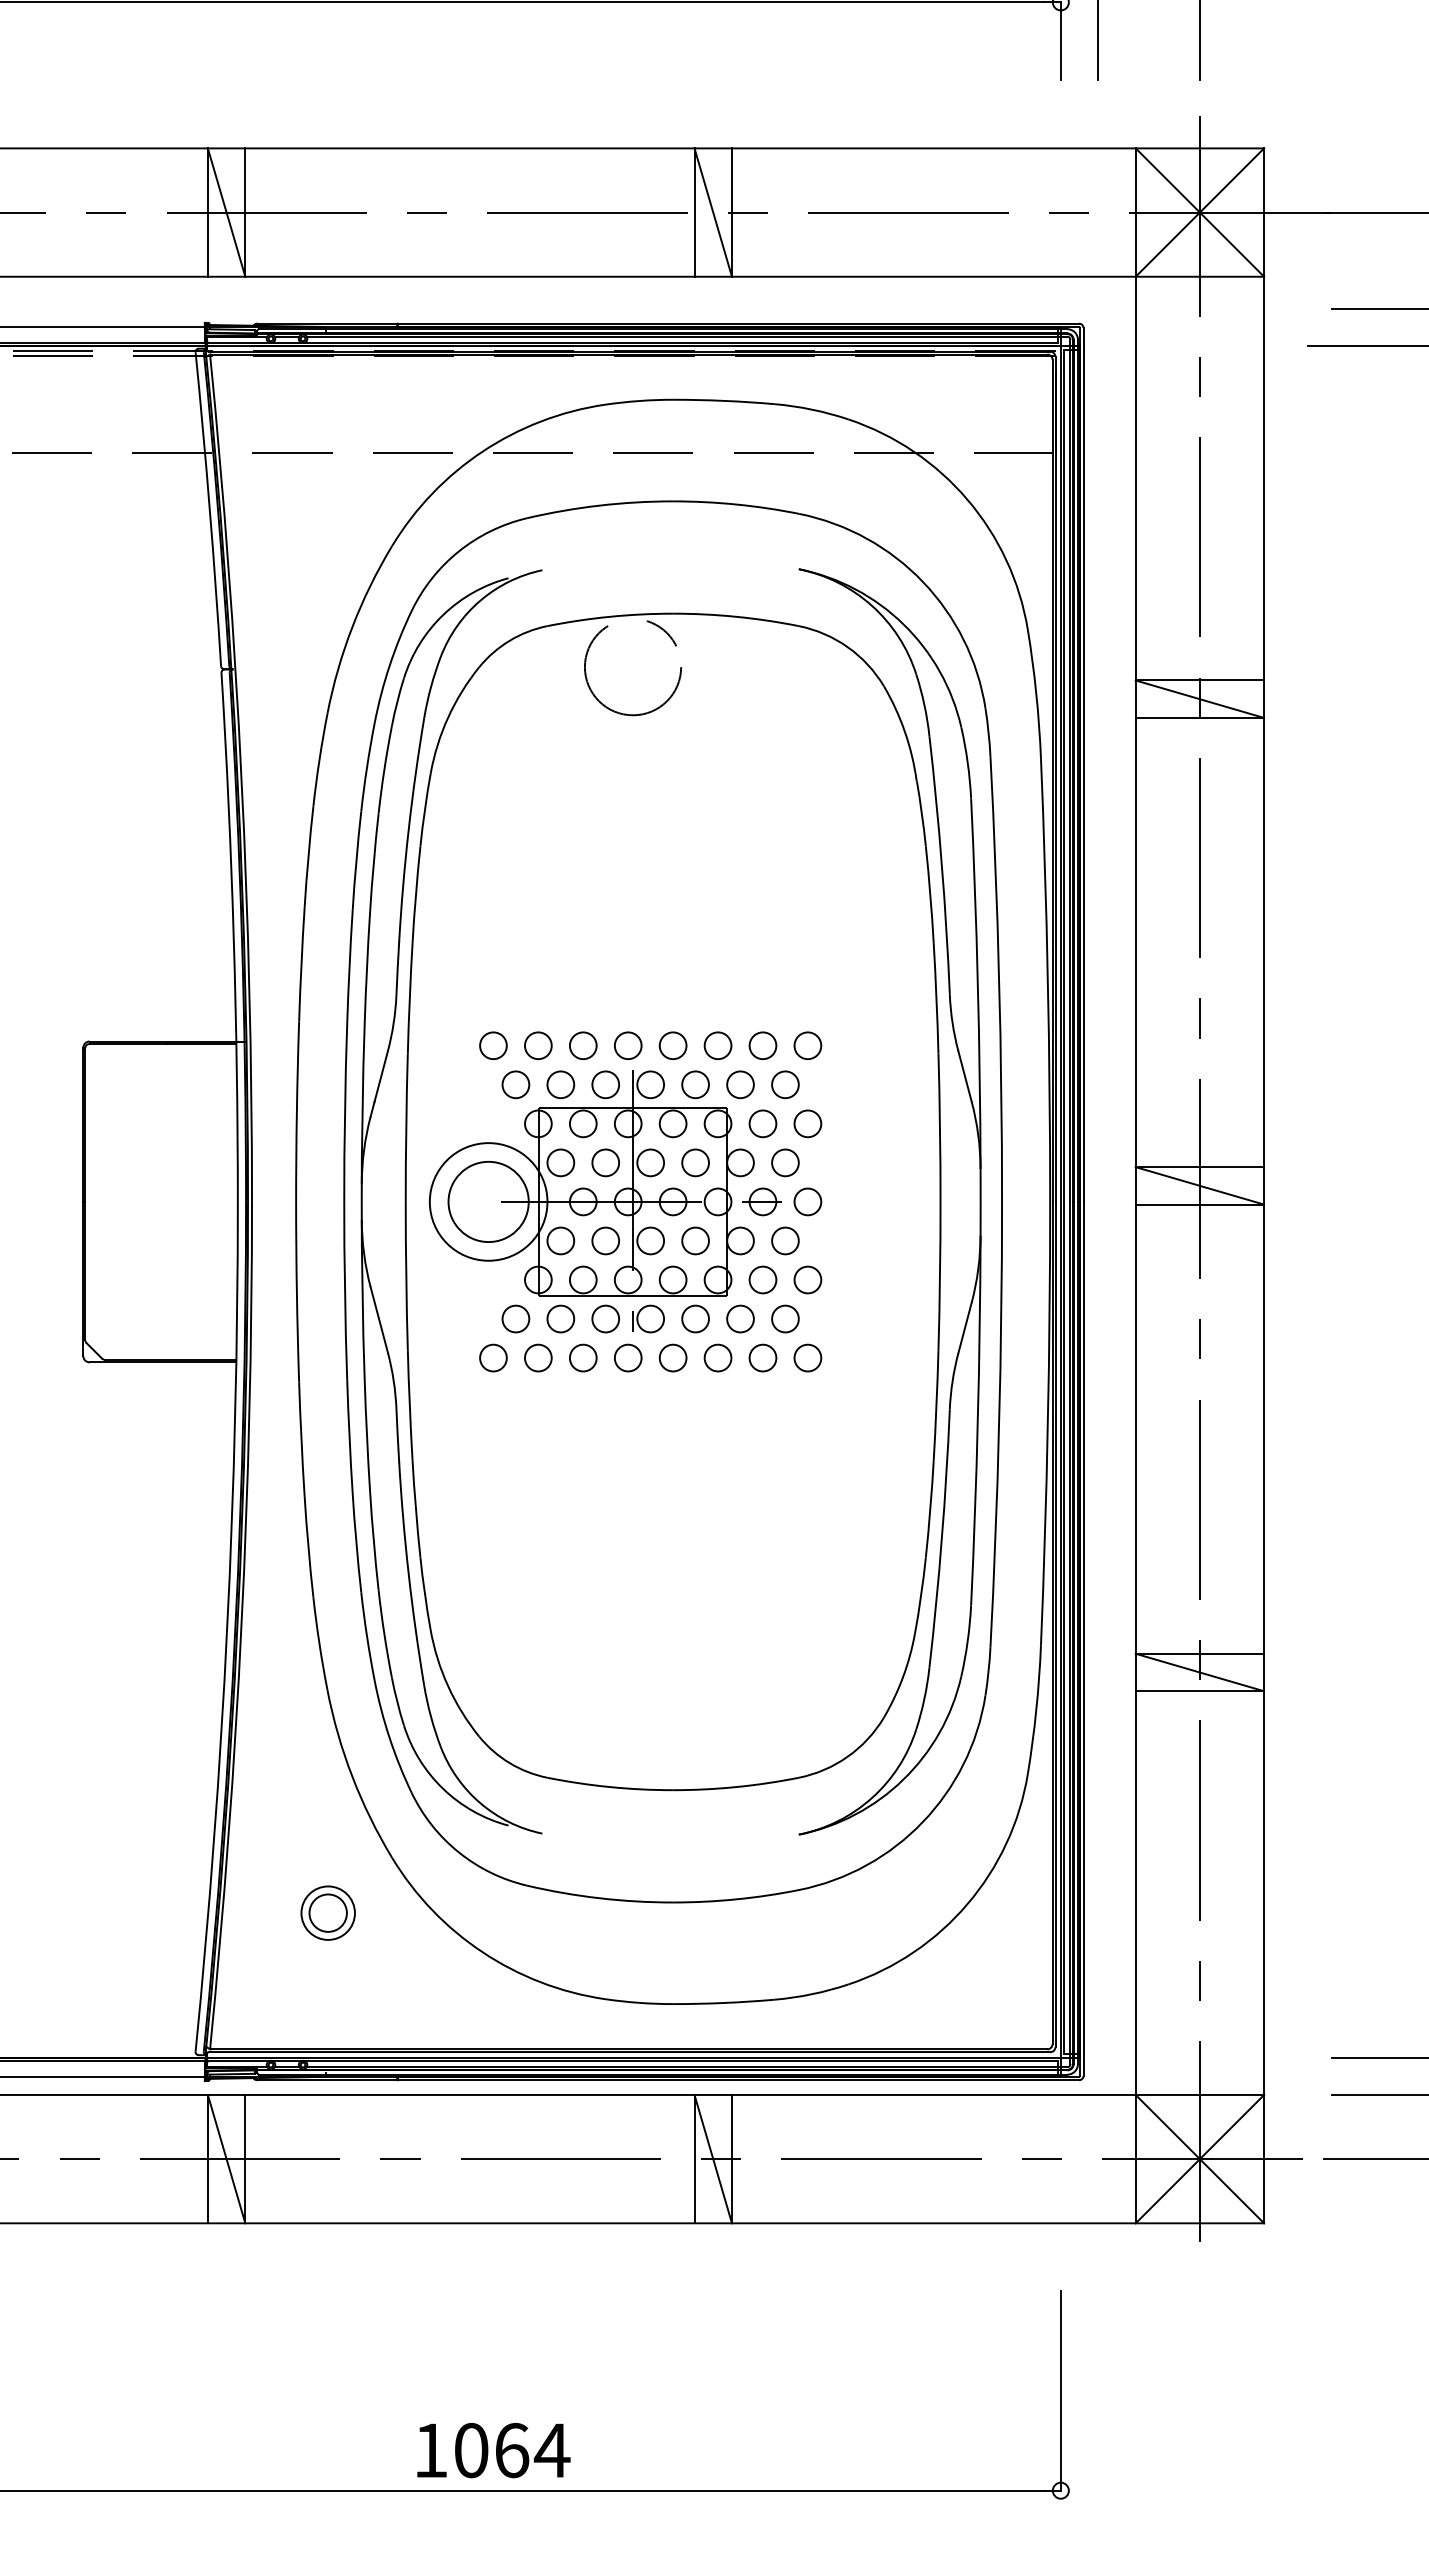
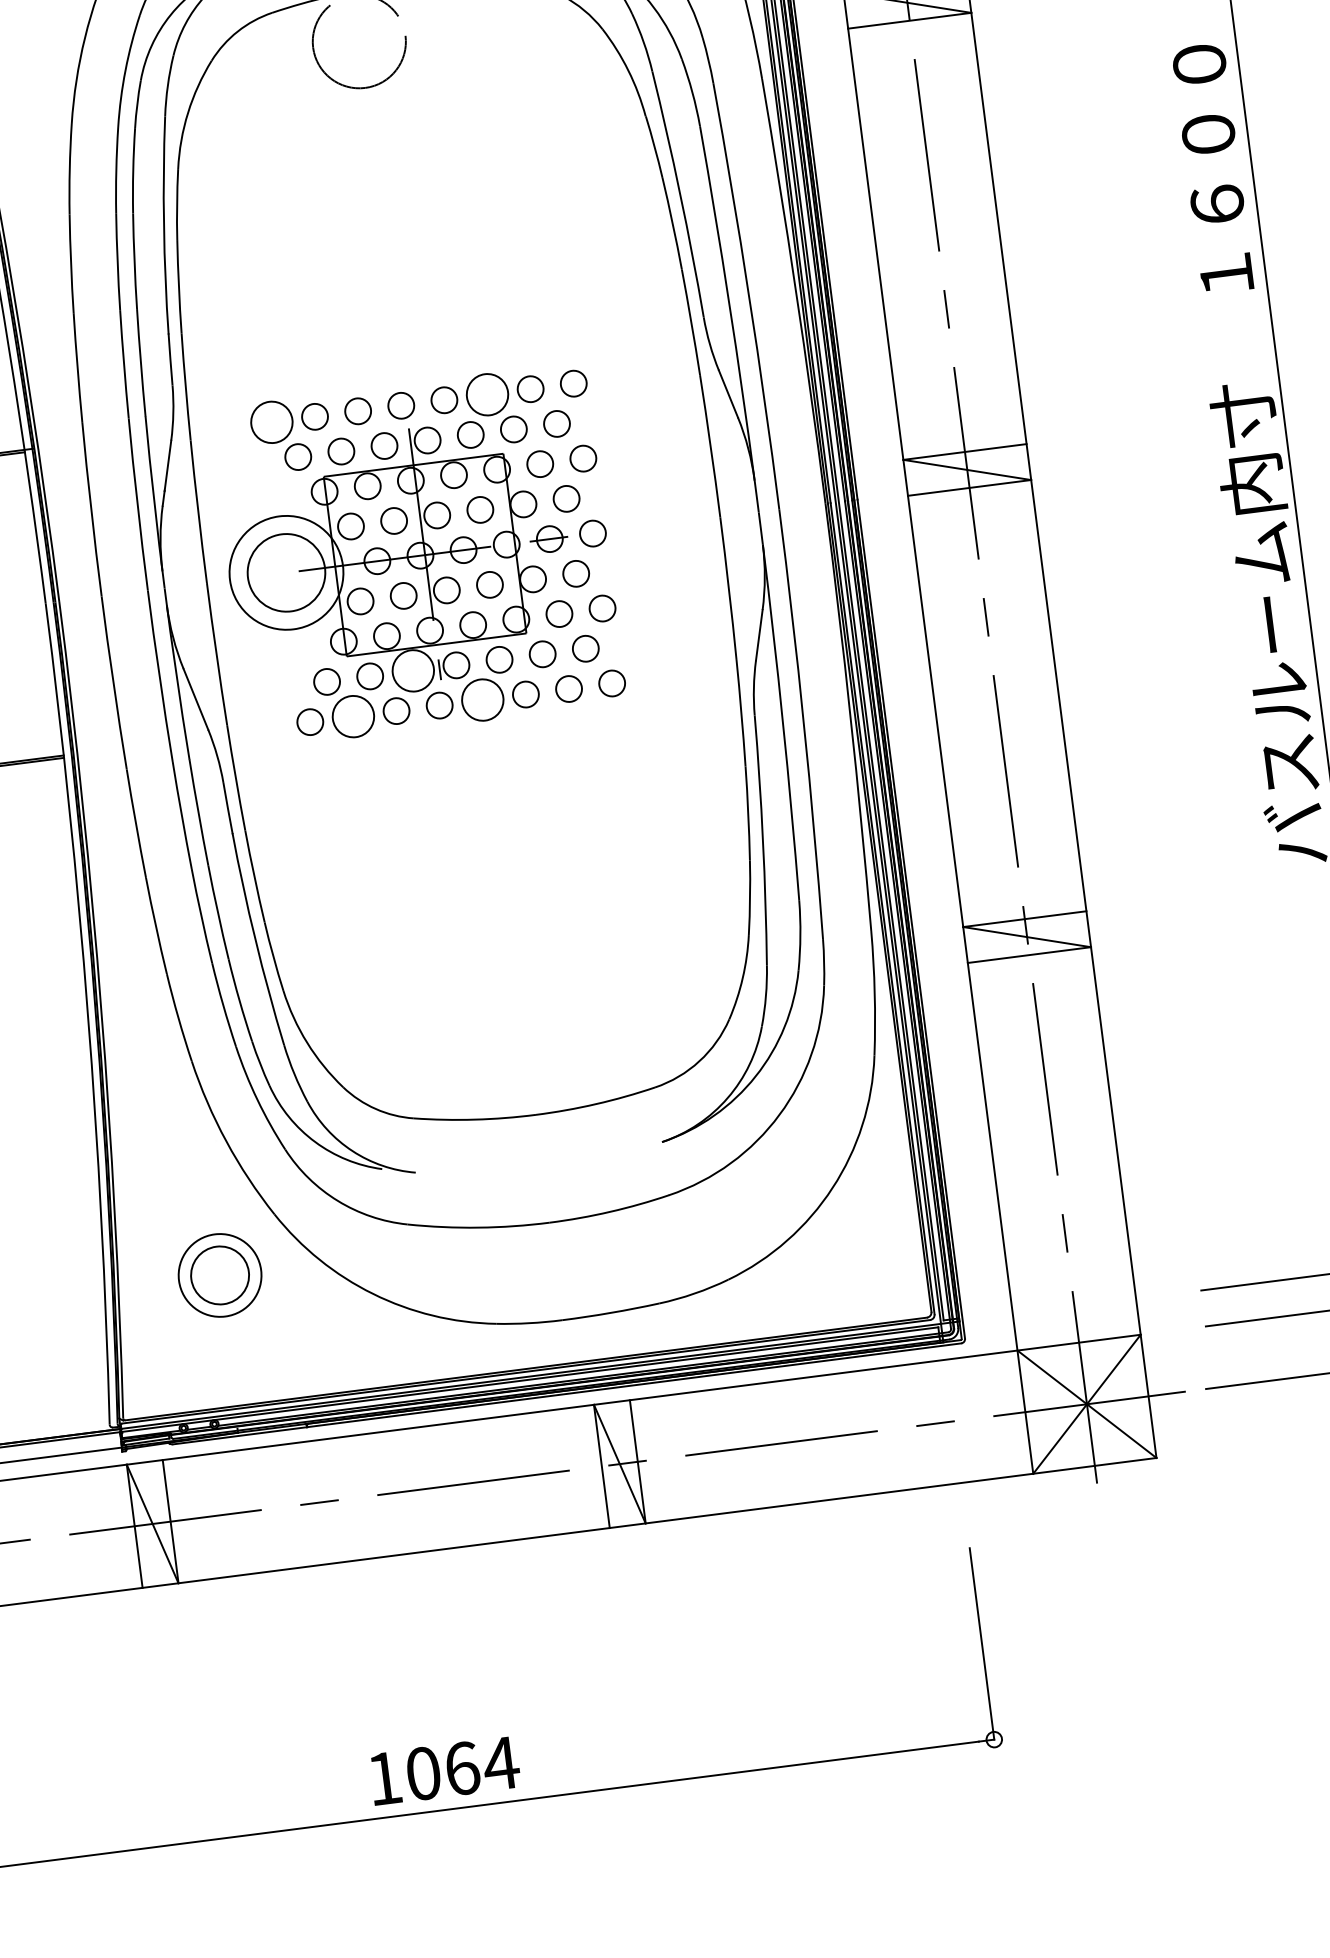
circle: (493, 1045) -> (271, 422), size x1.6
circle: (717, 1045) -> (486, 394), size x1.6
circle: (605, 1318) -> (413, 670), size x1.6
circle: (538, 1357) -> (353, 716), size x1.6
circle: (672, 1357) -> (482, 699), size x1.6
part: (327, 1912) -> (219, 1274), size x1.6

